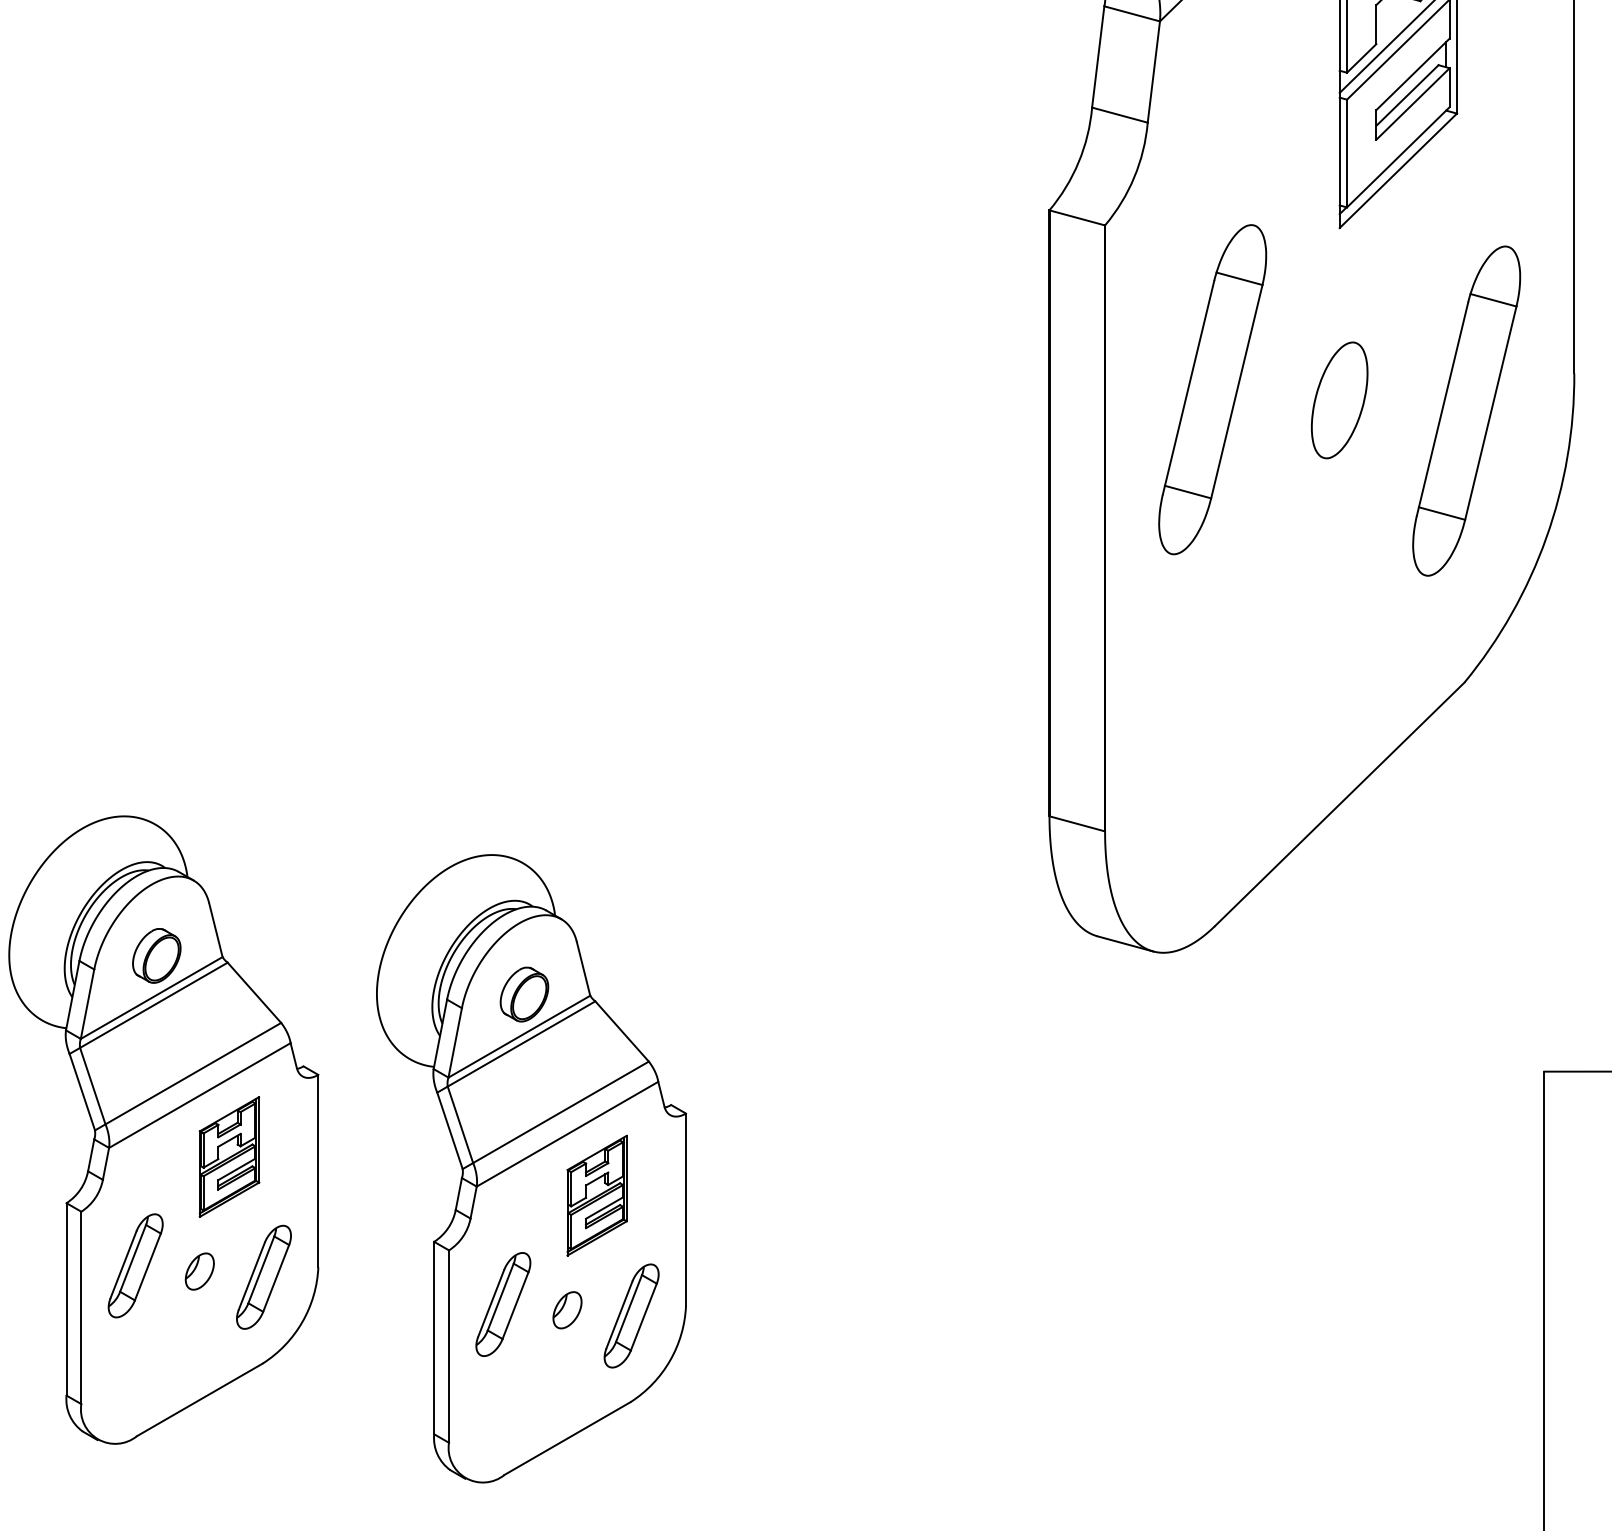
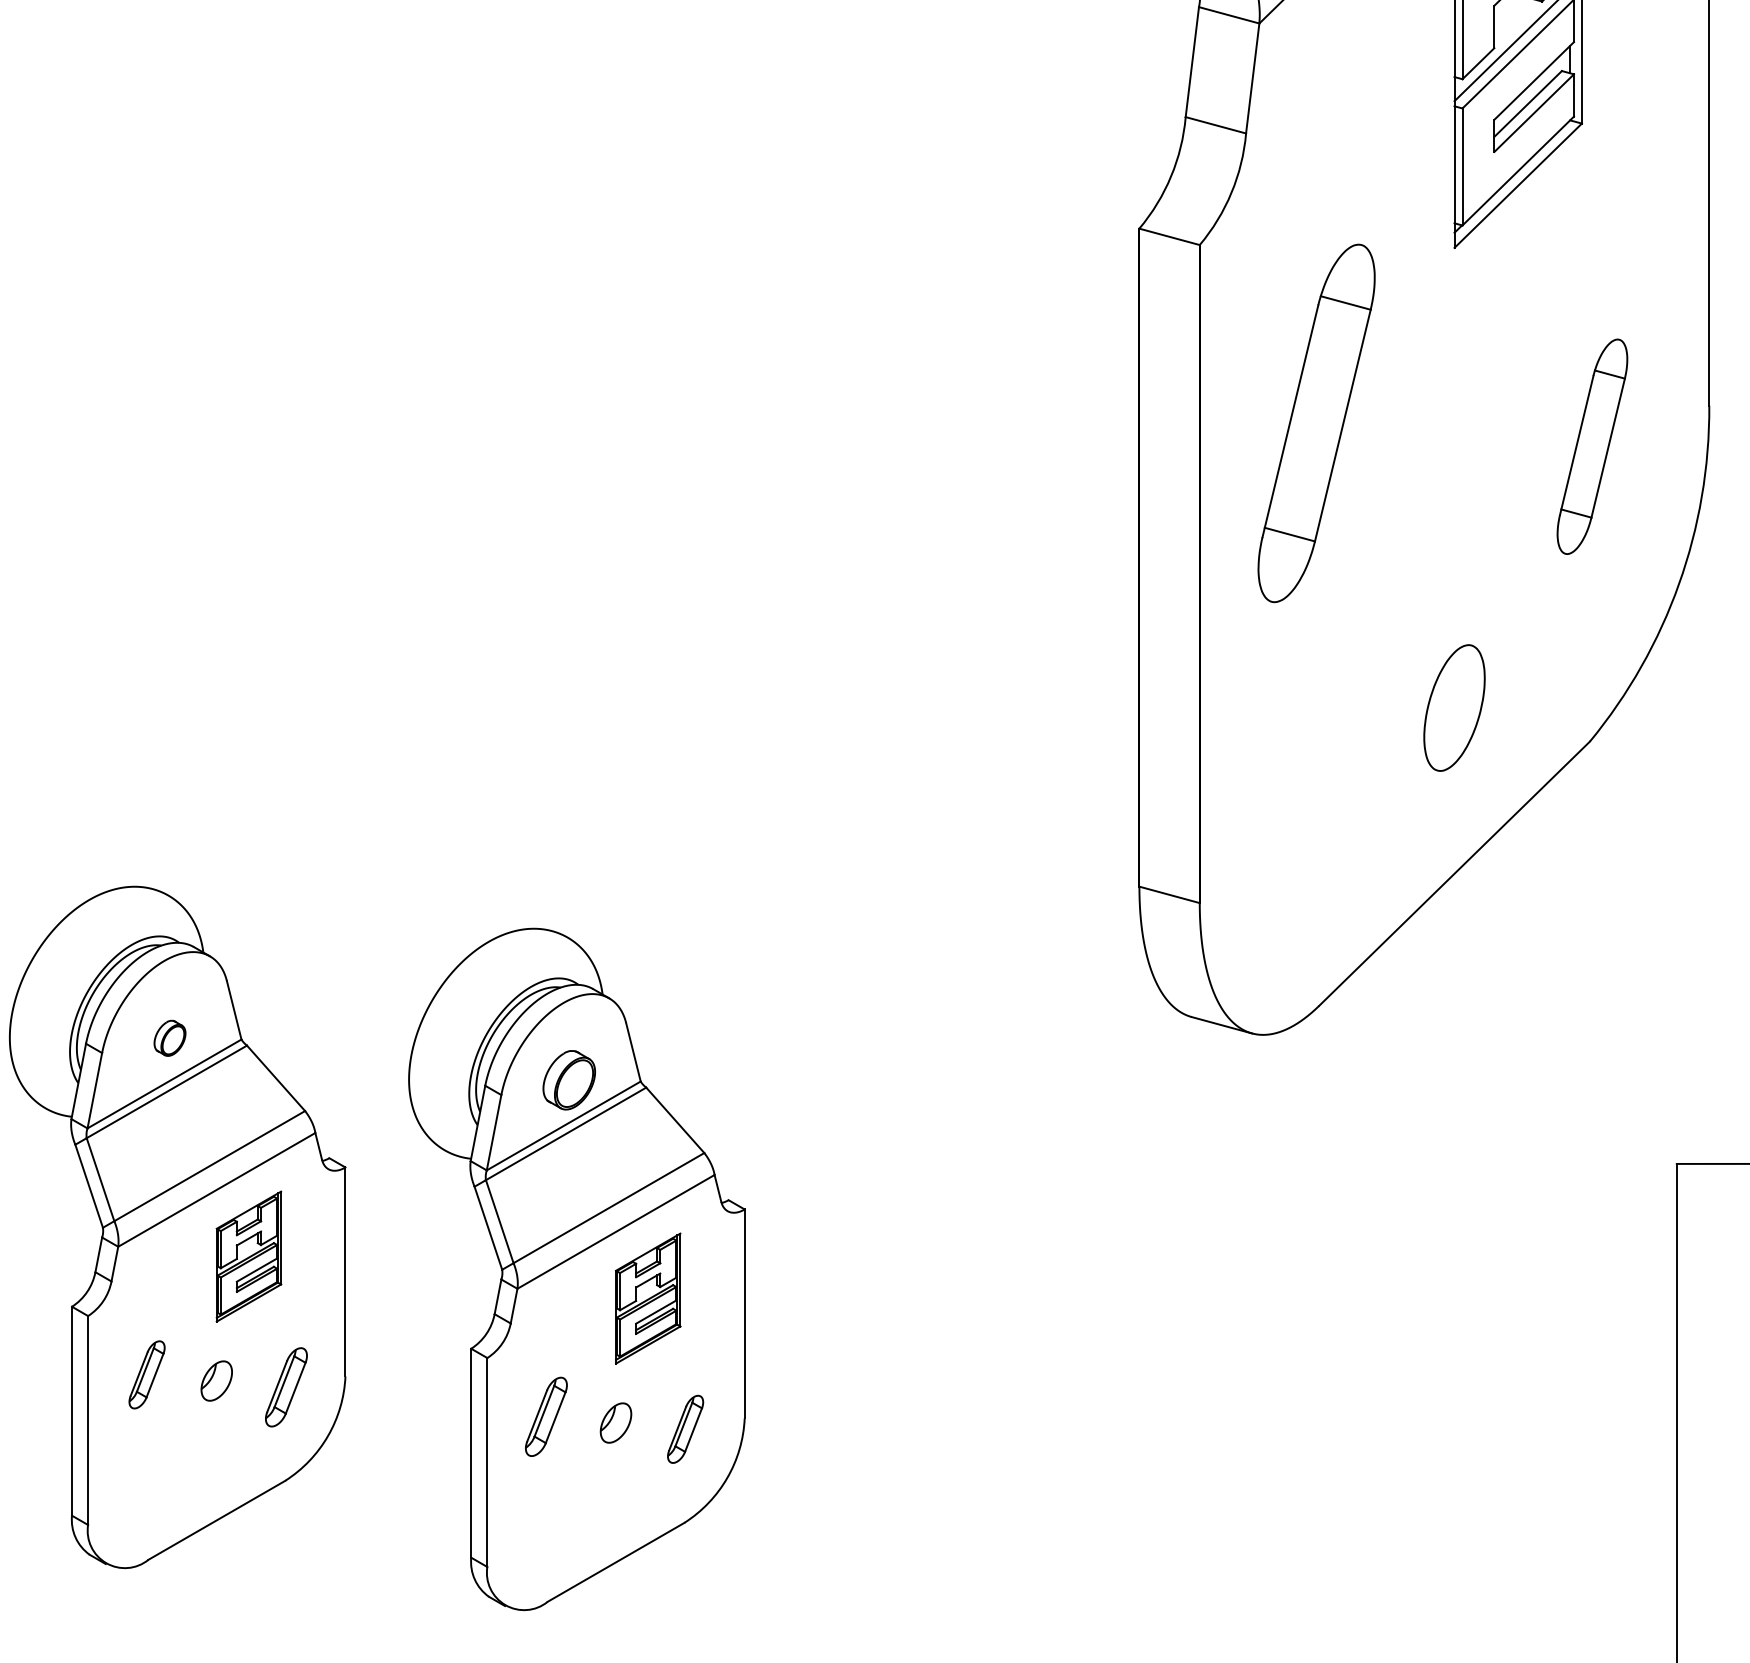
part: (1339, 399) -> (1454, 707), moved
part: (1466, 410) -> (1592, 446), size x0.6
part: (156, 956) -> (169, 1038), size x0.6
part: (135, 1265) -> (146, 1374), size x0.6
part: (264, 1277) -> (286, 1387), size x0.7
part: (503, 1304) -> (546, 1416), size x0.7
part: (631, 1316) -> (685, 1429), size x0.6

